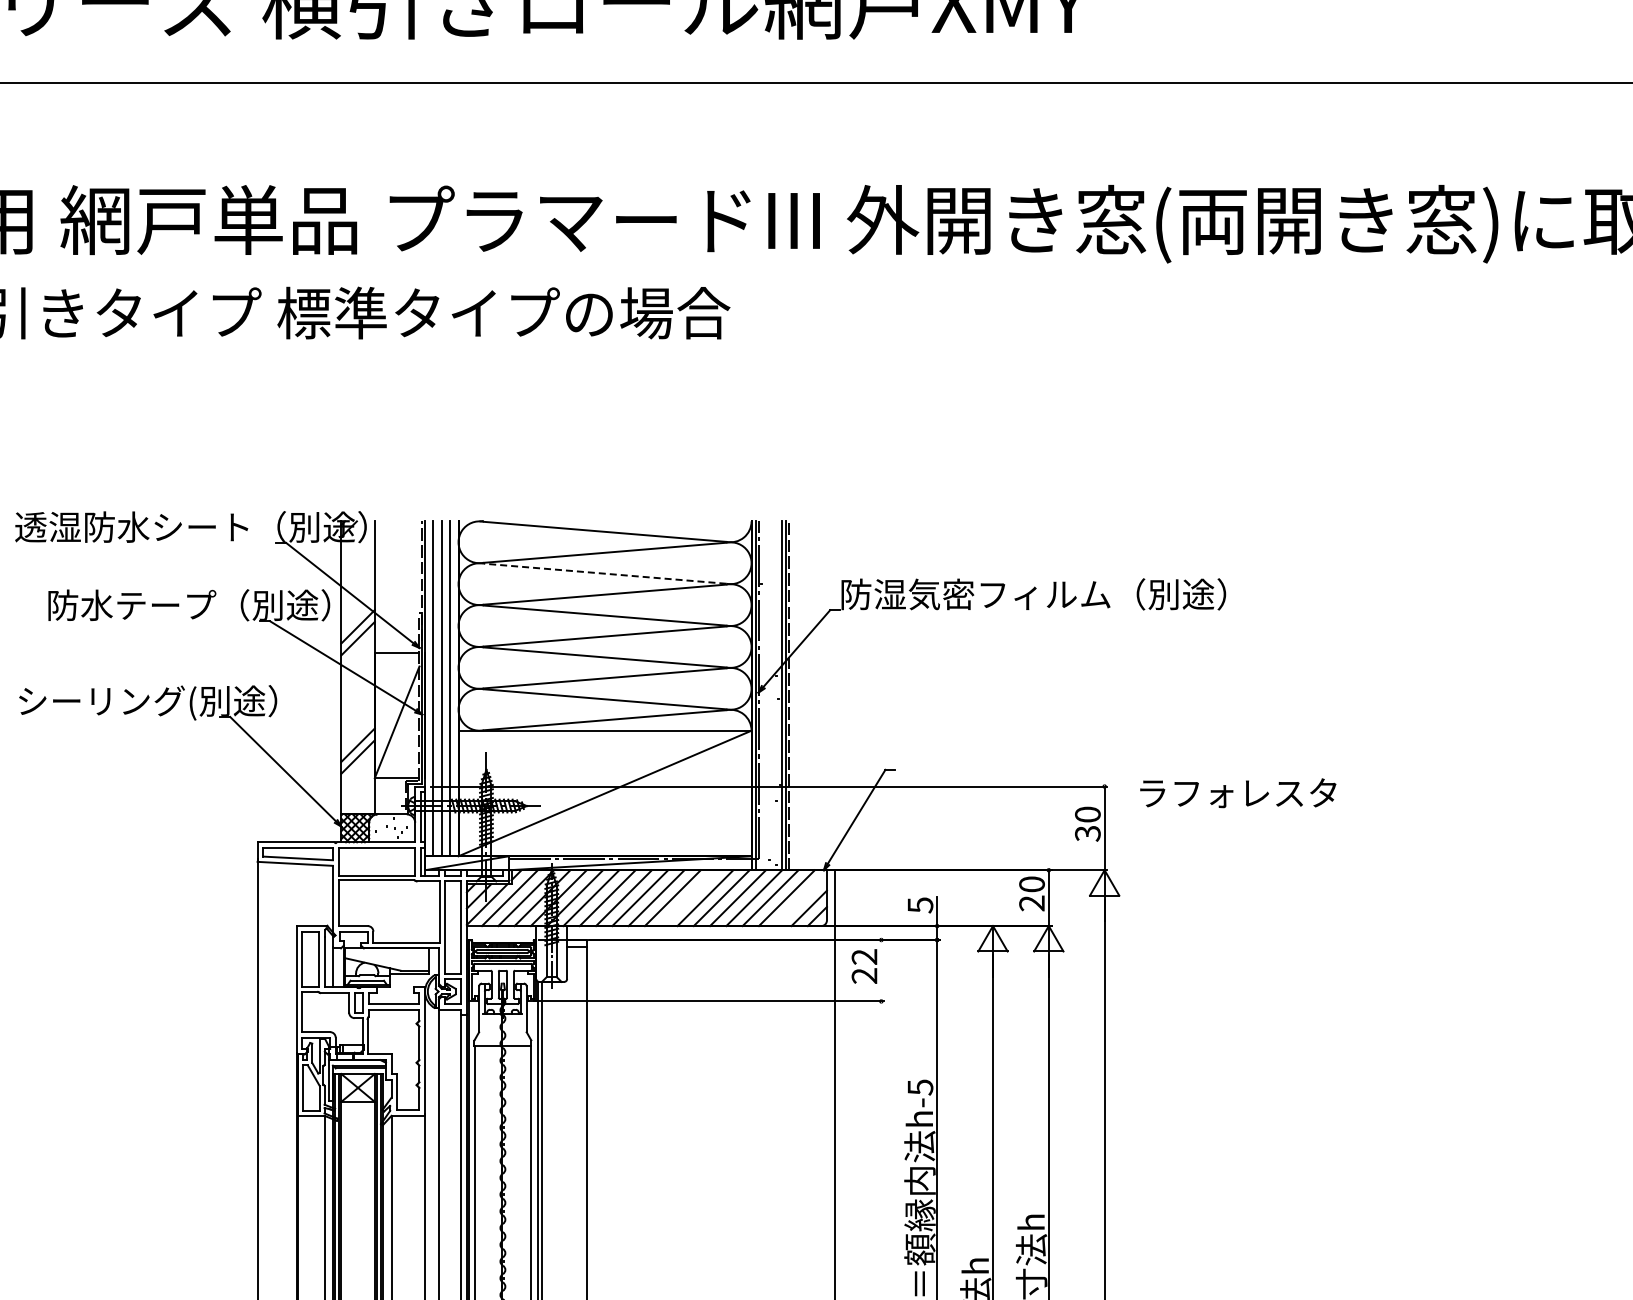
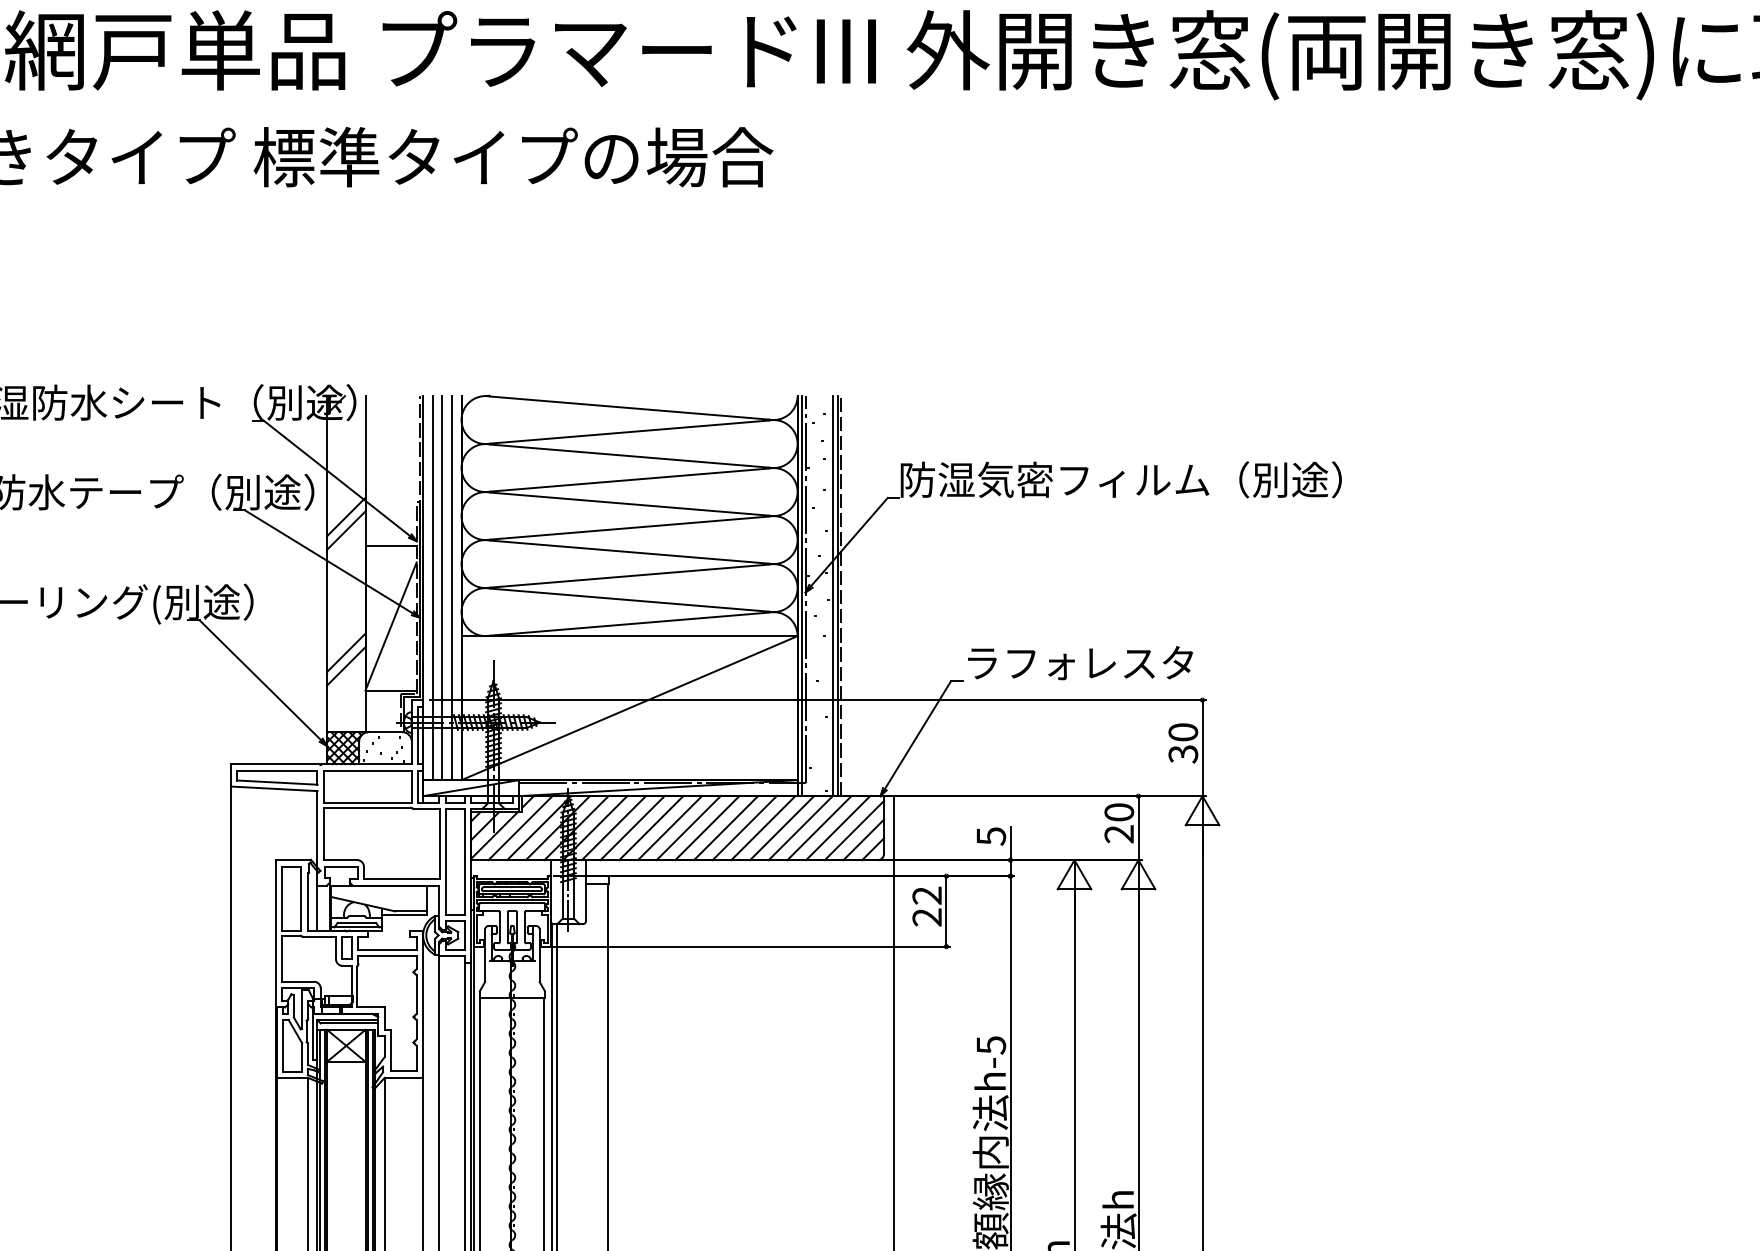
line: (605, 573) -> (630, 455), dashed -> solid
text: (1238, 793) -> (1080, 663), moved
line: (689, 898) -> (726, 828), added
line: (800, 900) -> (853, 830), added
line: (881, 970) -> (946, 911), added

